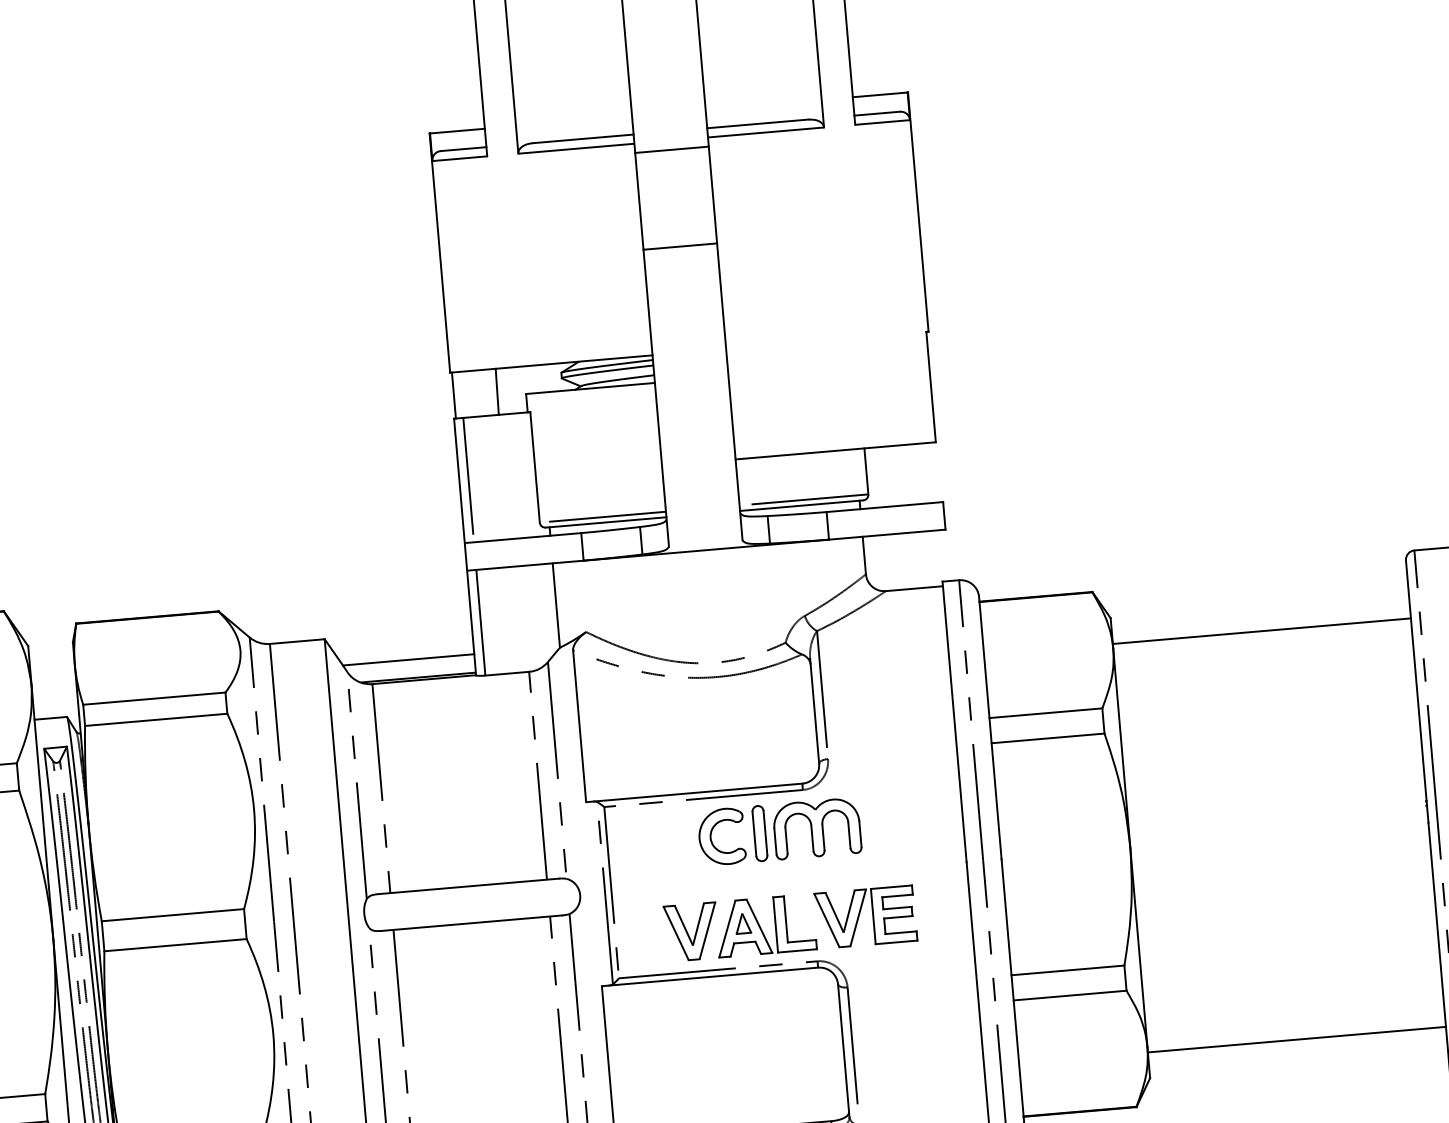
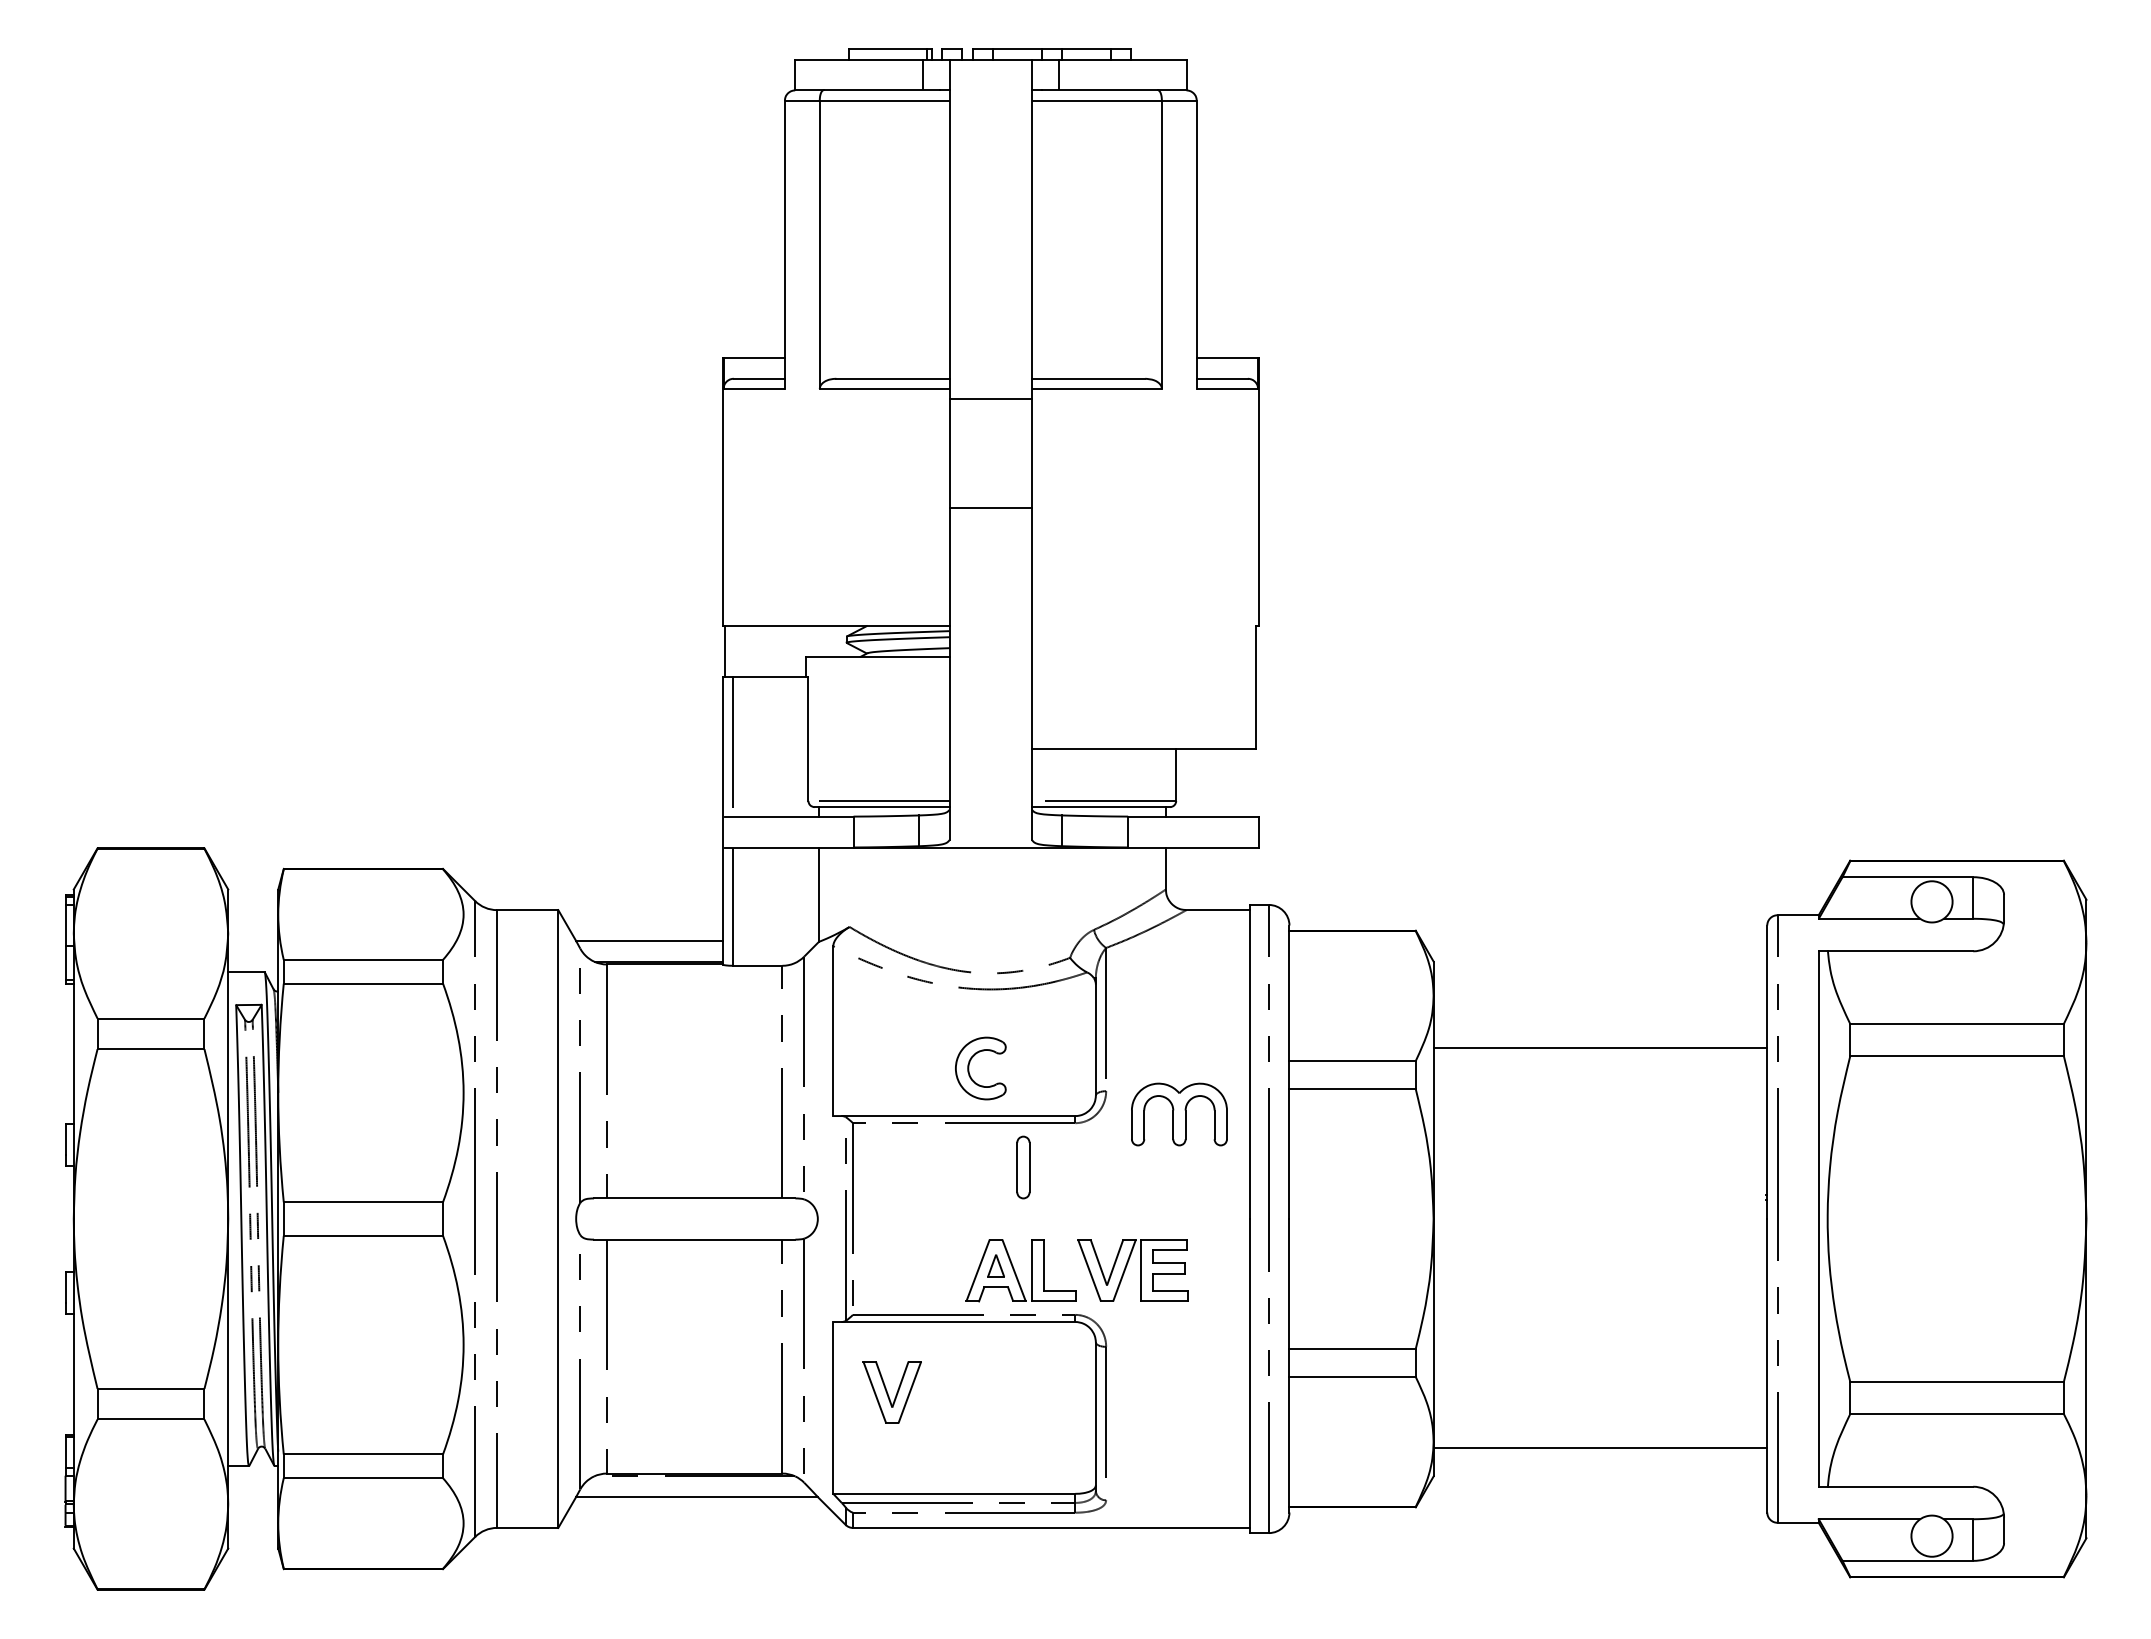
line: (497, 391) -> (773, 651), removed
line: (1261, 631) -> (1600, 1048), moved
part: (817, 828) -> (1179, 1114), moved
part: (711, 837) -> (969, 1068), moved
part: (691, 932) -> (891, 1392), moved

